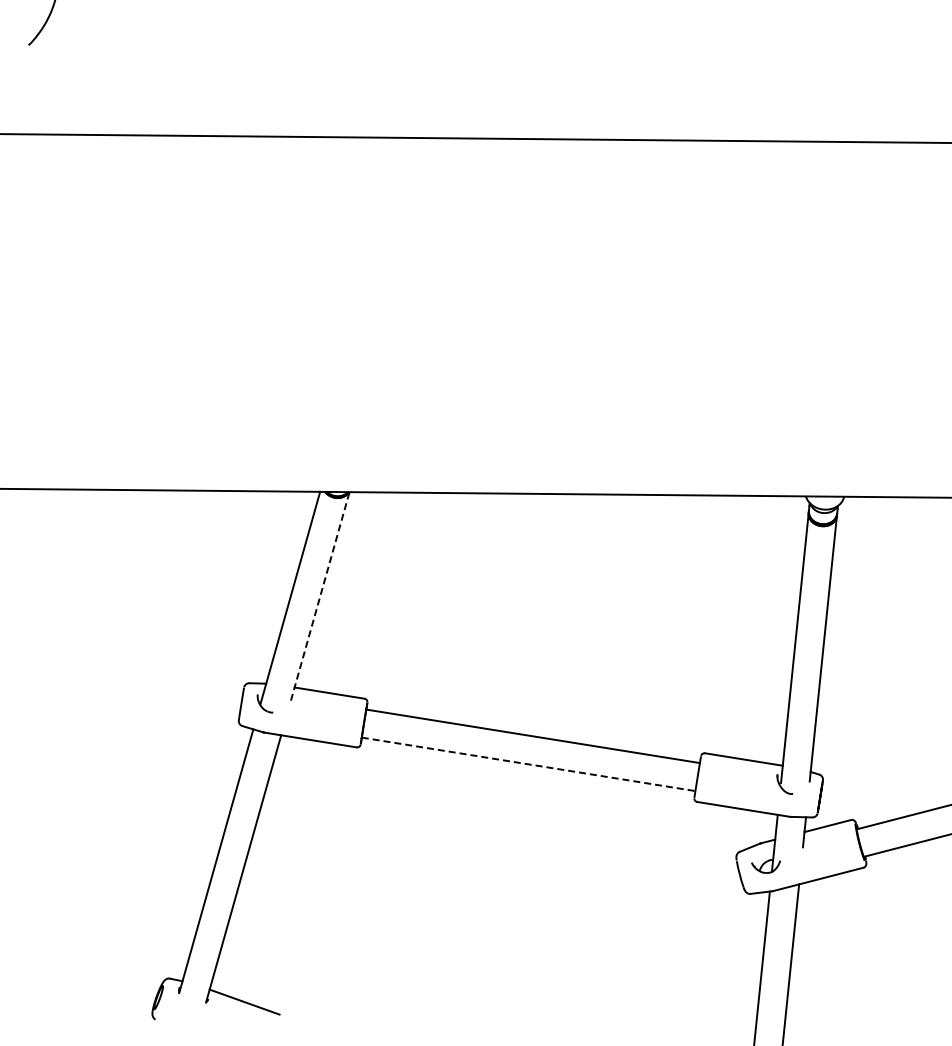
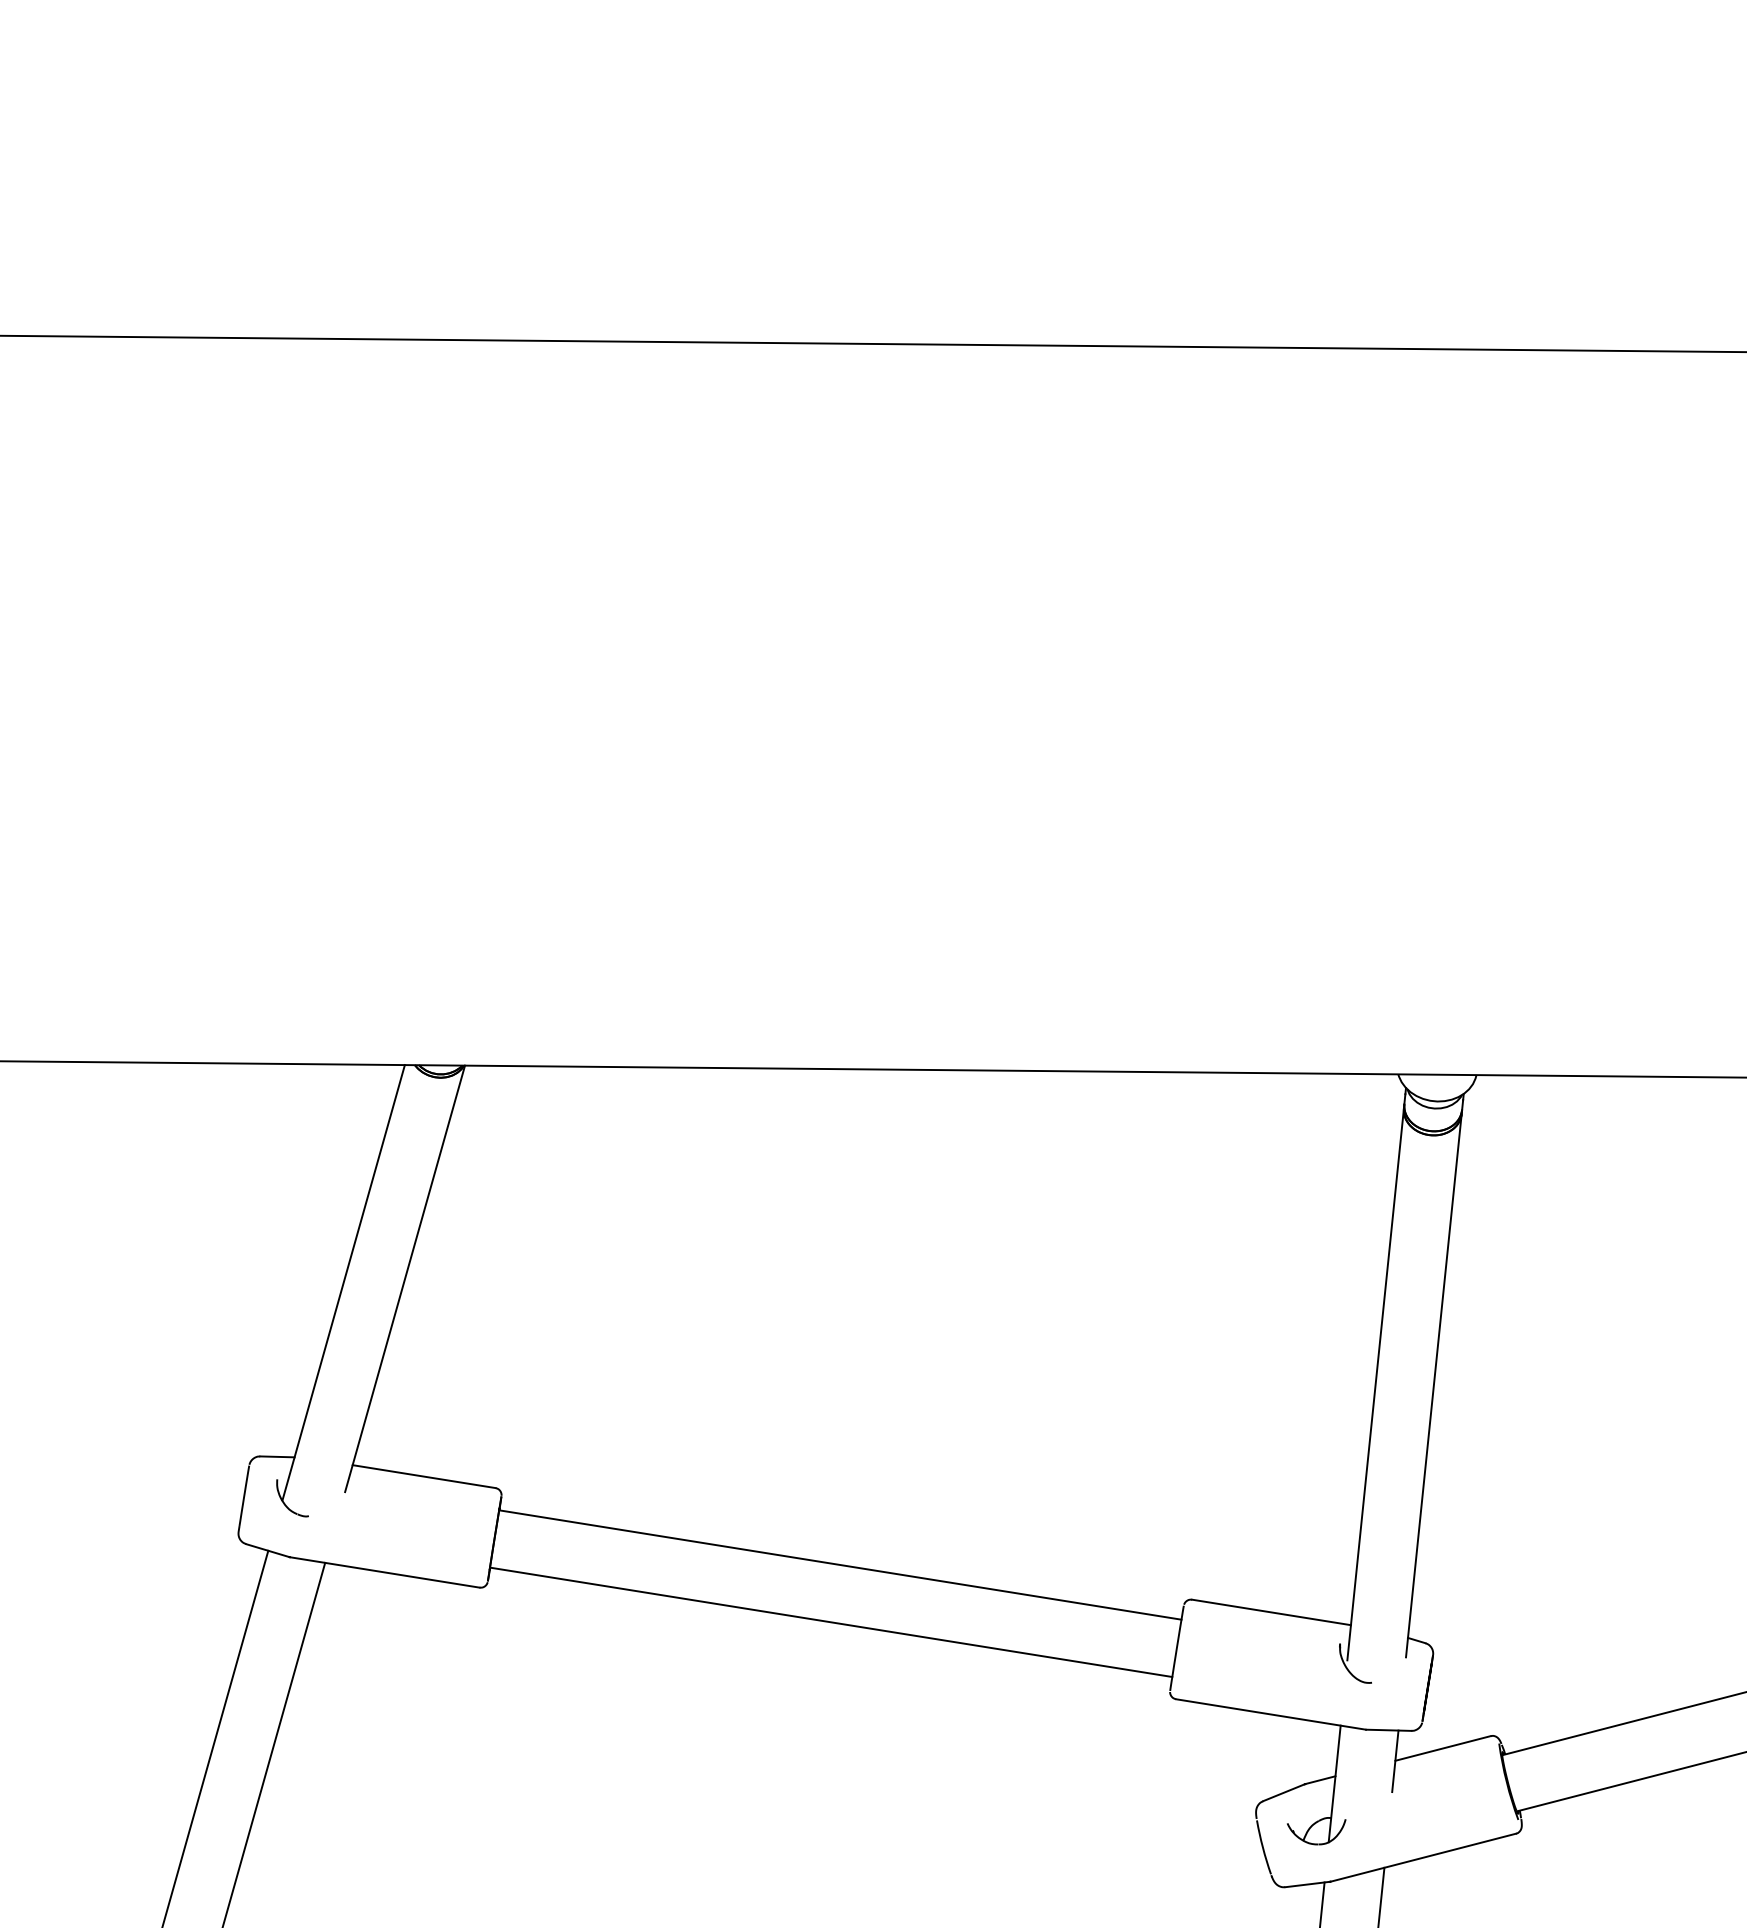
line: (320, 595) -> (405, 1277), dashed -> solid
line: (528, 764) -> (830, 1622), dashed -> solid

